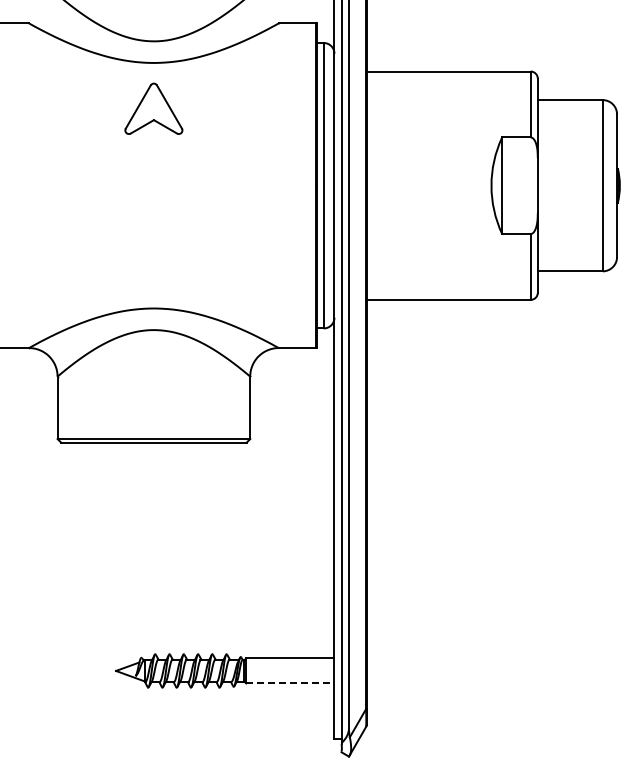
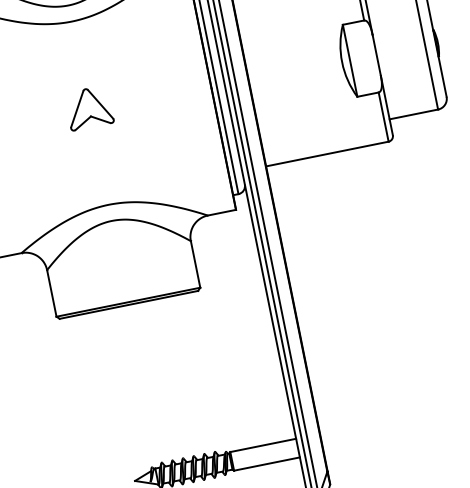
part: (153, 108) -> (88, 107), moved
line: (290, 683) -> (267, 464), dashed -> solid

